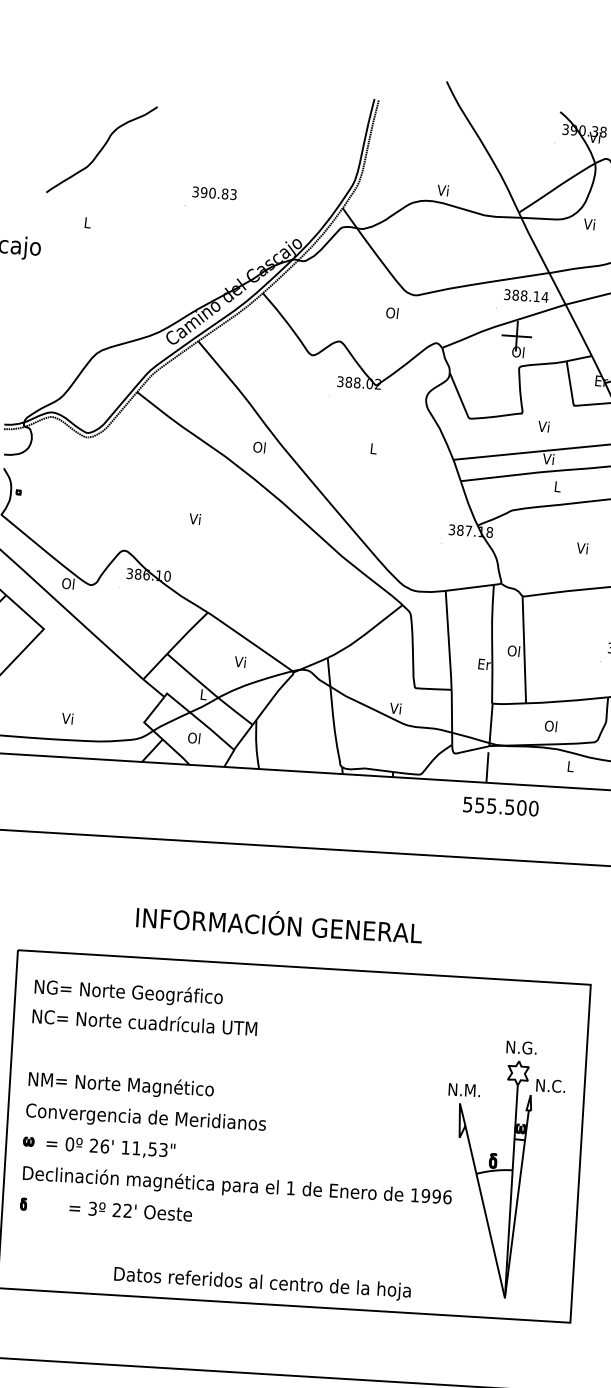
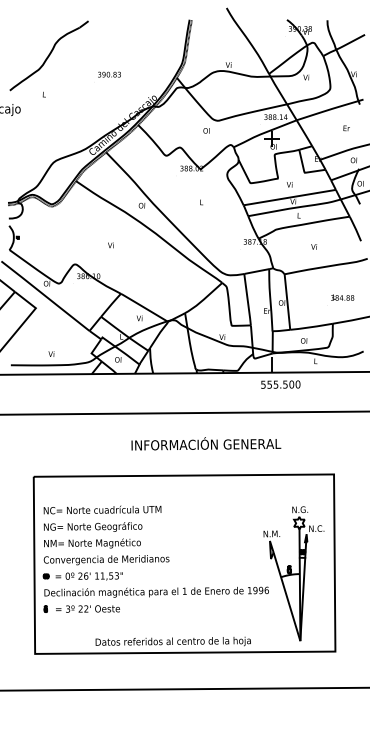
part: (100, 148) -> (48, 55), size x1.43
text: (279, 923) -> (206, 443), moved
text: (127, 991) -> (92, 526), moved
text: (129, 1210) -> (87, 608), moved

